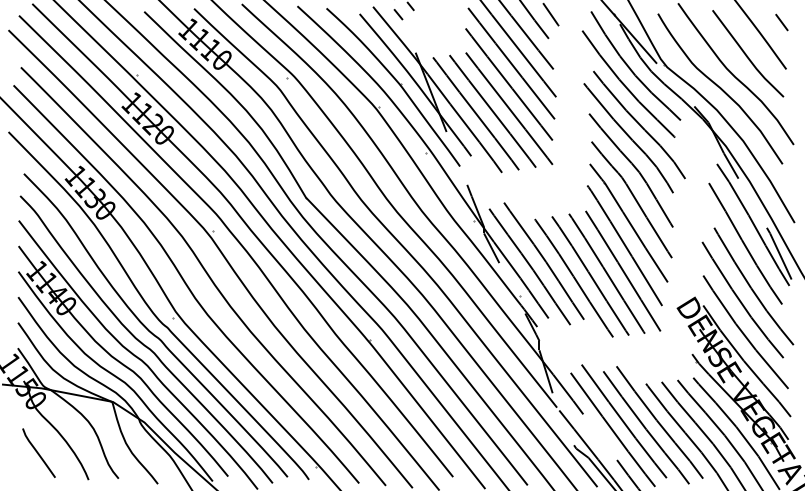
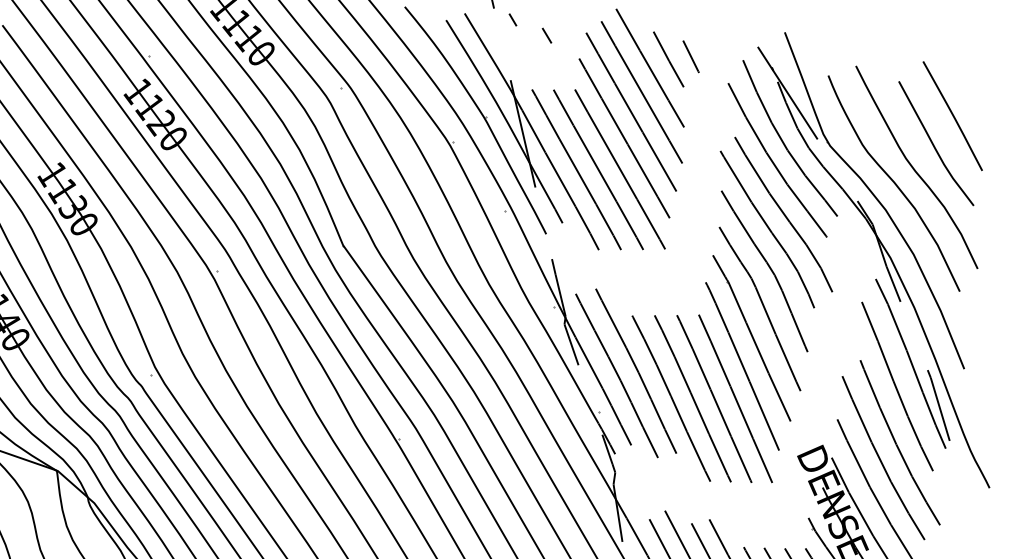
line: (398, 14) -> (547, 35), moved
line: (781, 22) -> (984, 109), removed

